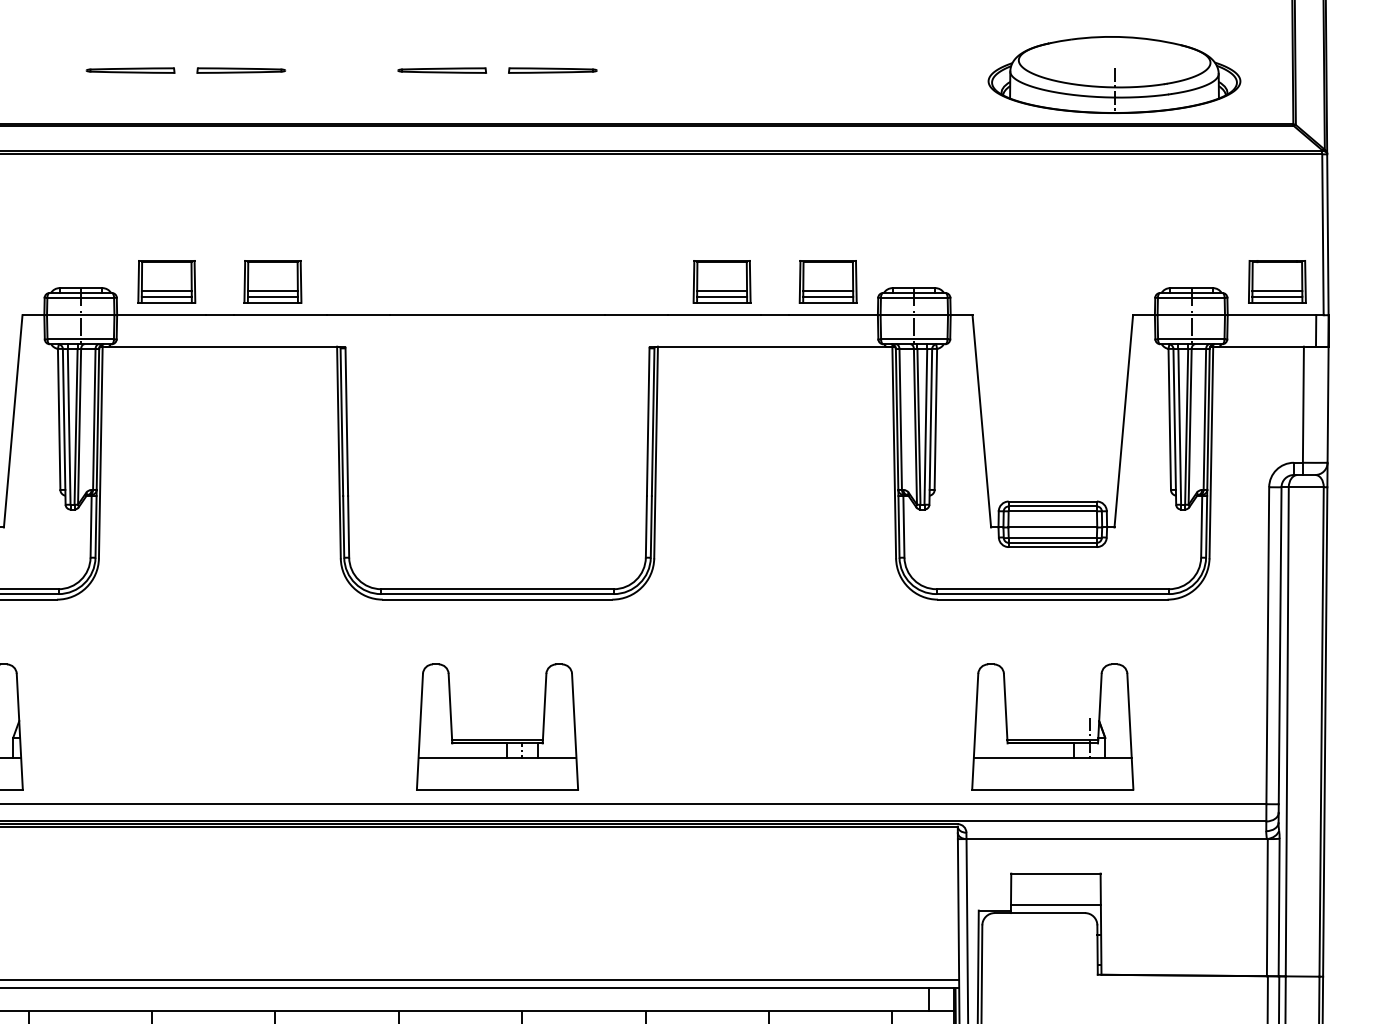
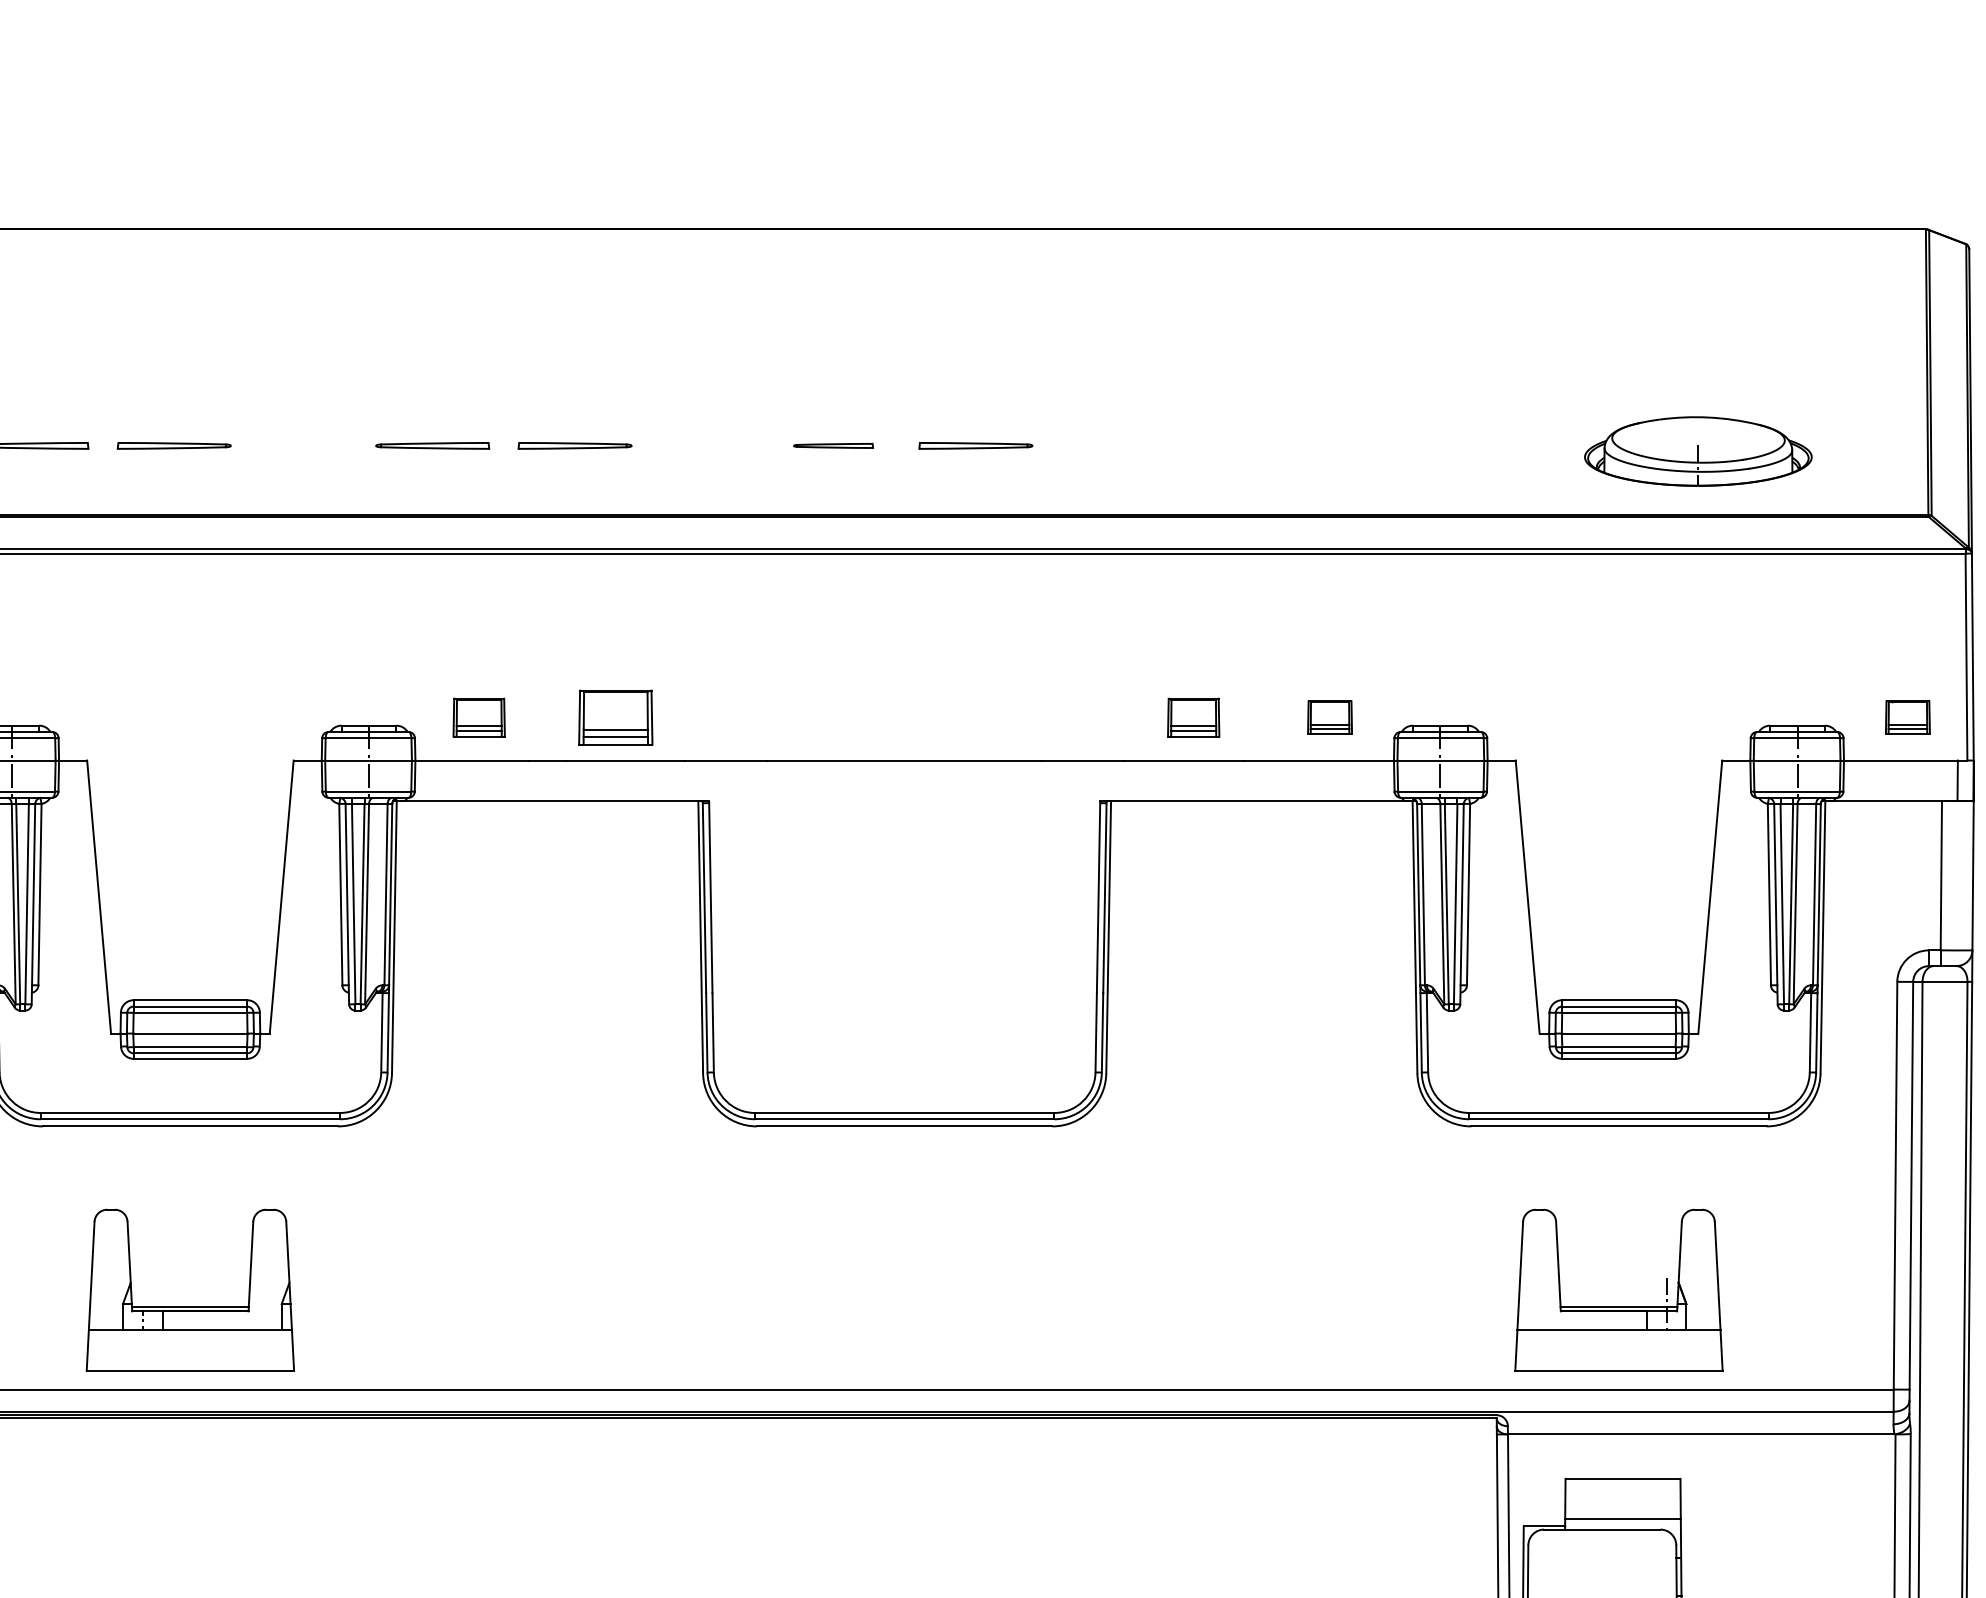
part: (442, 70) -> (833, 445), size x0.7
part: (1114, 74) -> (1698, 451), size x0.7
part: (166, 281) -> (478, 717), size x0.7
part: (722, 281) -> (1193, 717), size x0.7
part: (827, 281) -> (1329, 717), size x0.6
part: (1277, 281) -> (1907, 717), size x0.6
part: (497, 739) -> (904, 1306), removed

